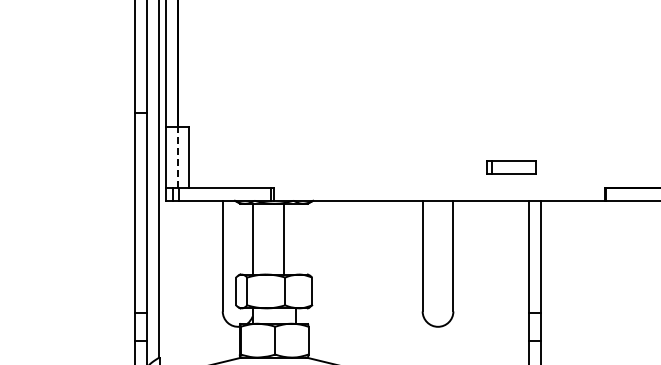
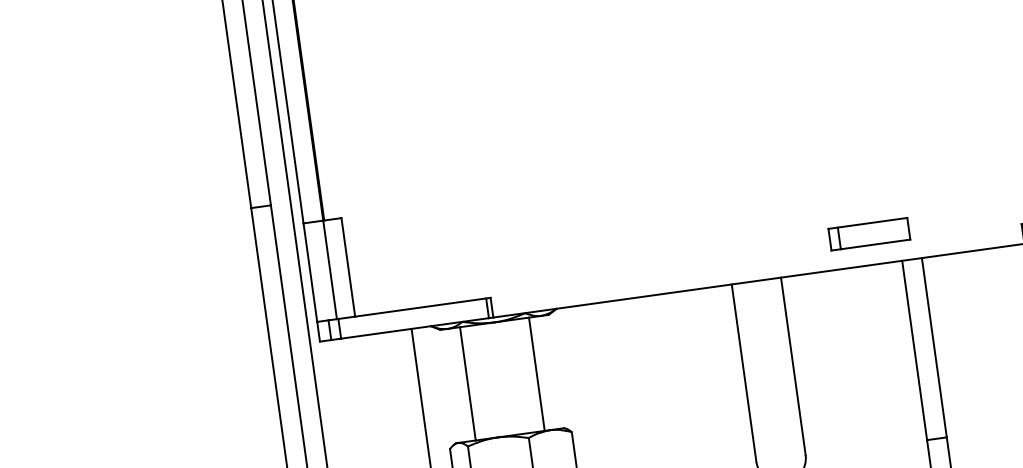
line: (177, 157) -> (329, 269), dashed -> solid
part: (511, 167) -> (869, 233), moved
line: (283, 238) -> (536, 373), moved

